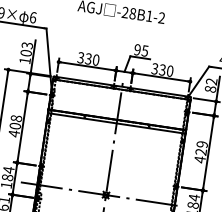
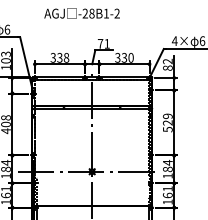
text: (140, 49) -> (103, 43), 95 -> 71
text: (95, 60) -> (66, 58), 330 -> 338
text: (199, 159) -> (167, 129), 429 -> 529

